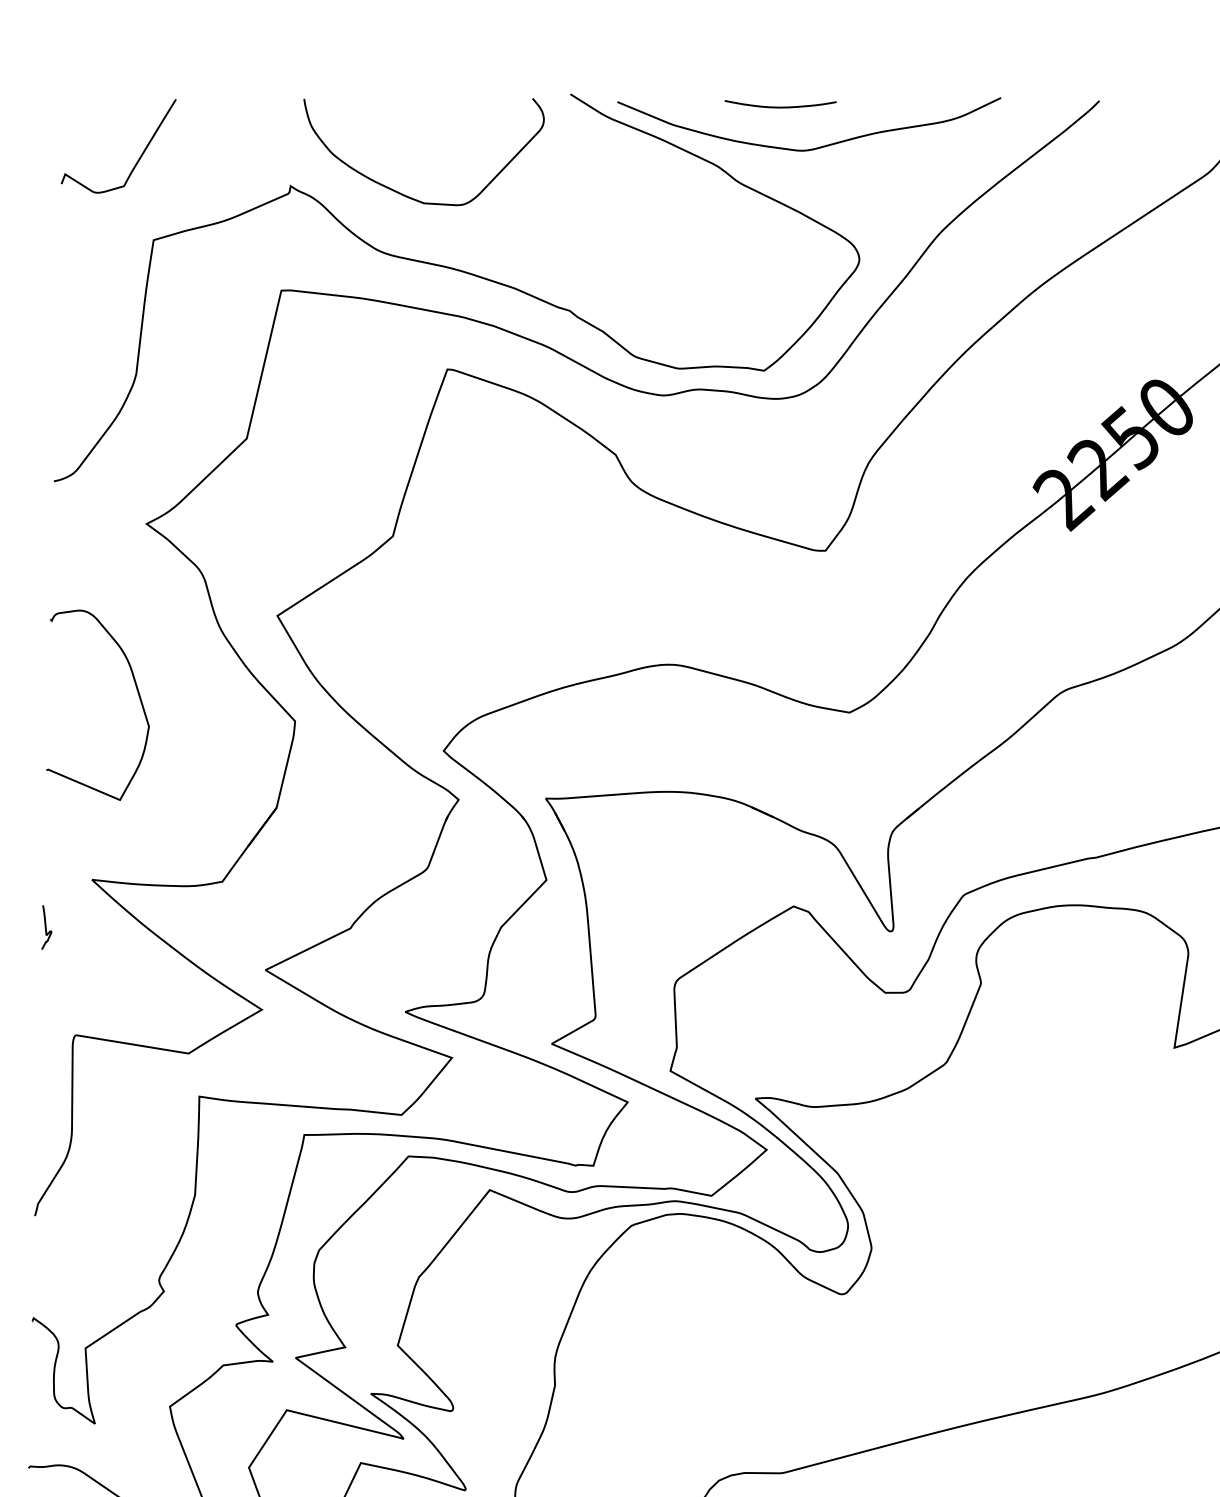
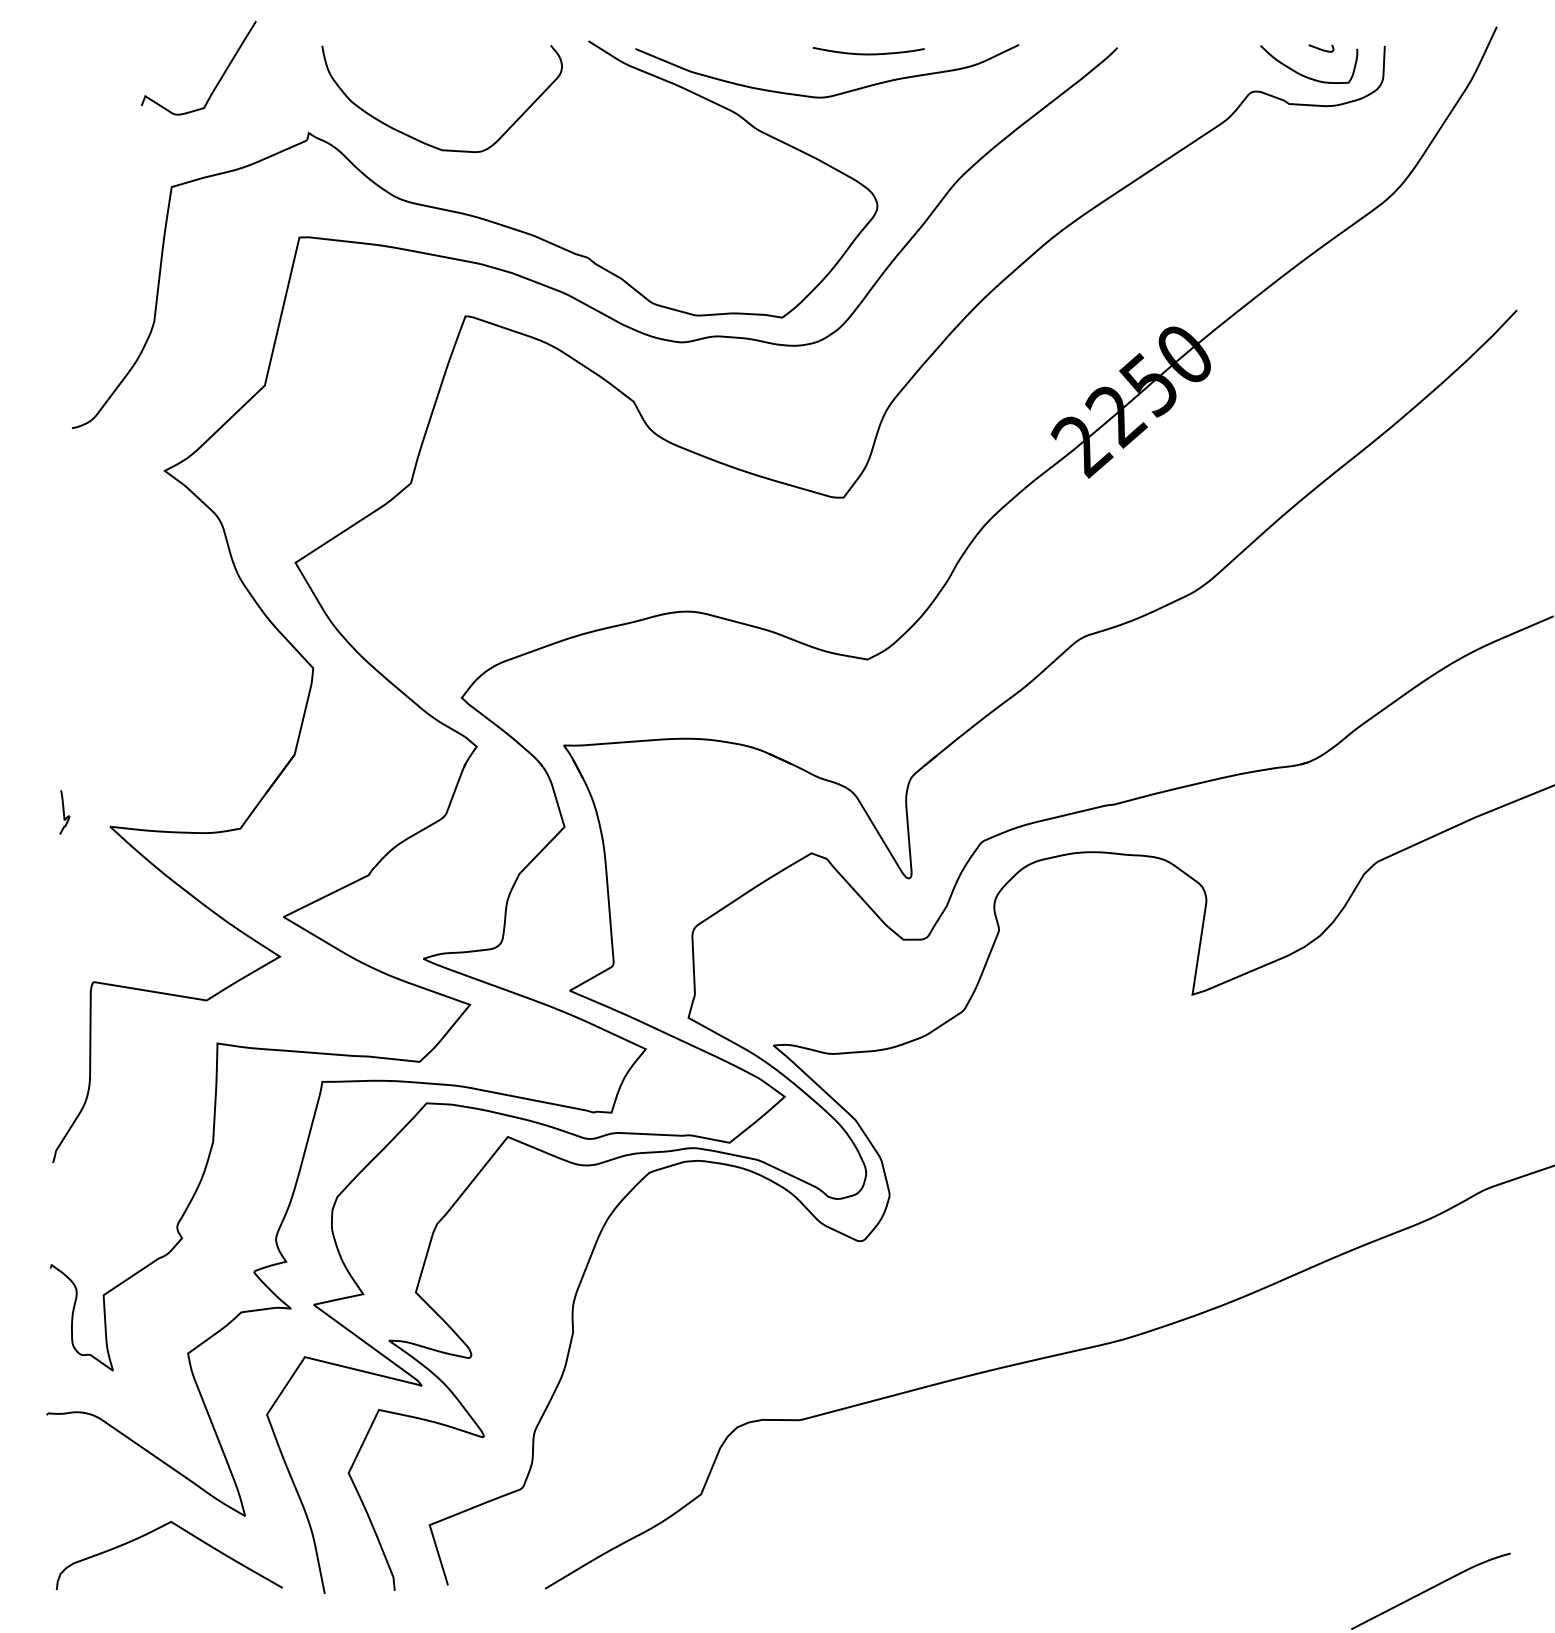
curve: (780, 106) -> (868, 53), moved
curve: (138, 158) -> (218, 80), moved
curve: (137, 692) -> (155, 639), removed
curve: (46, 927) -> (64, 812), moved

